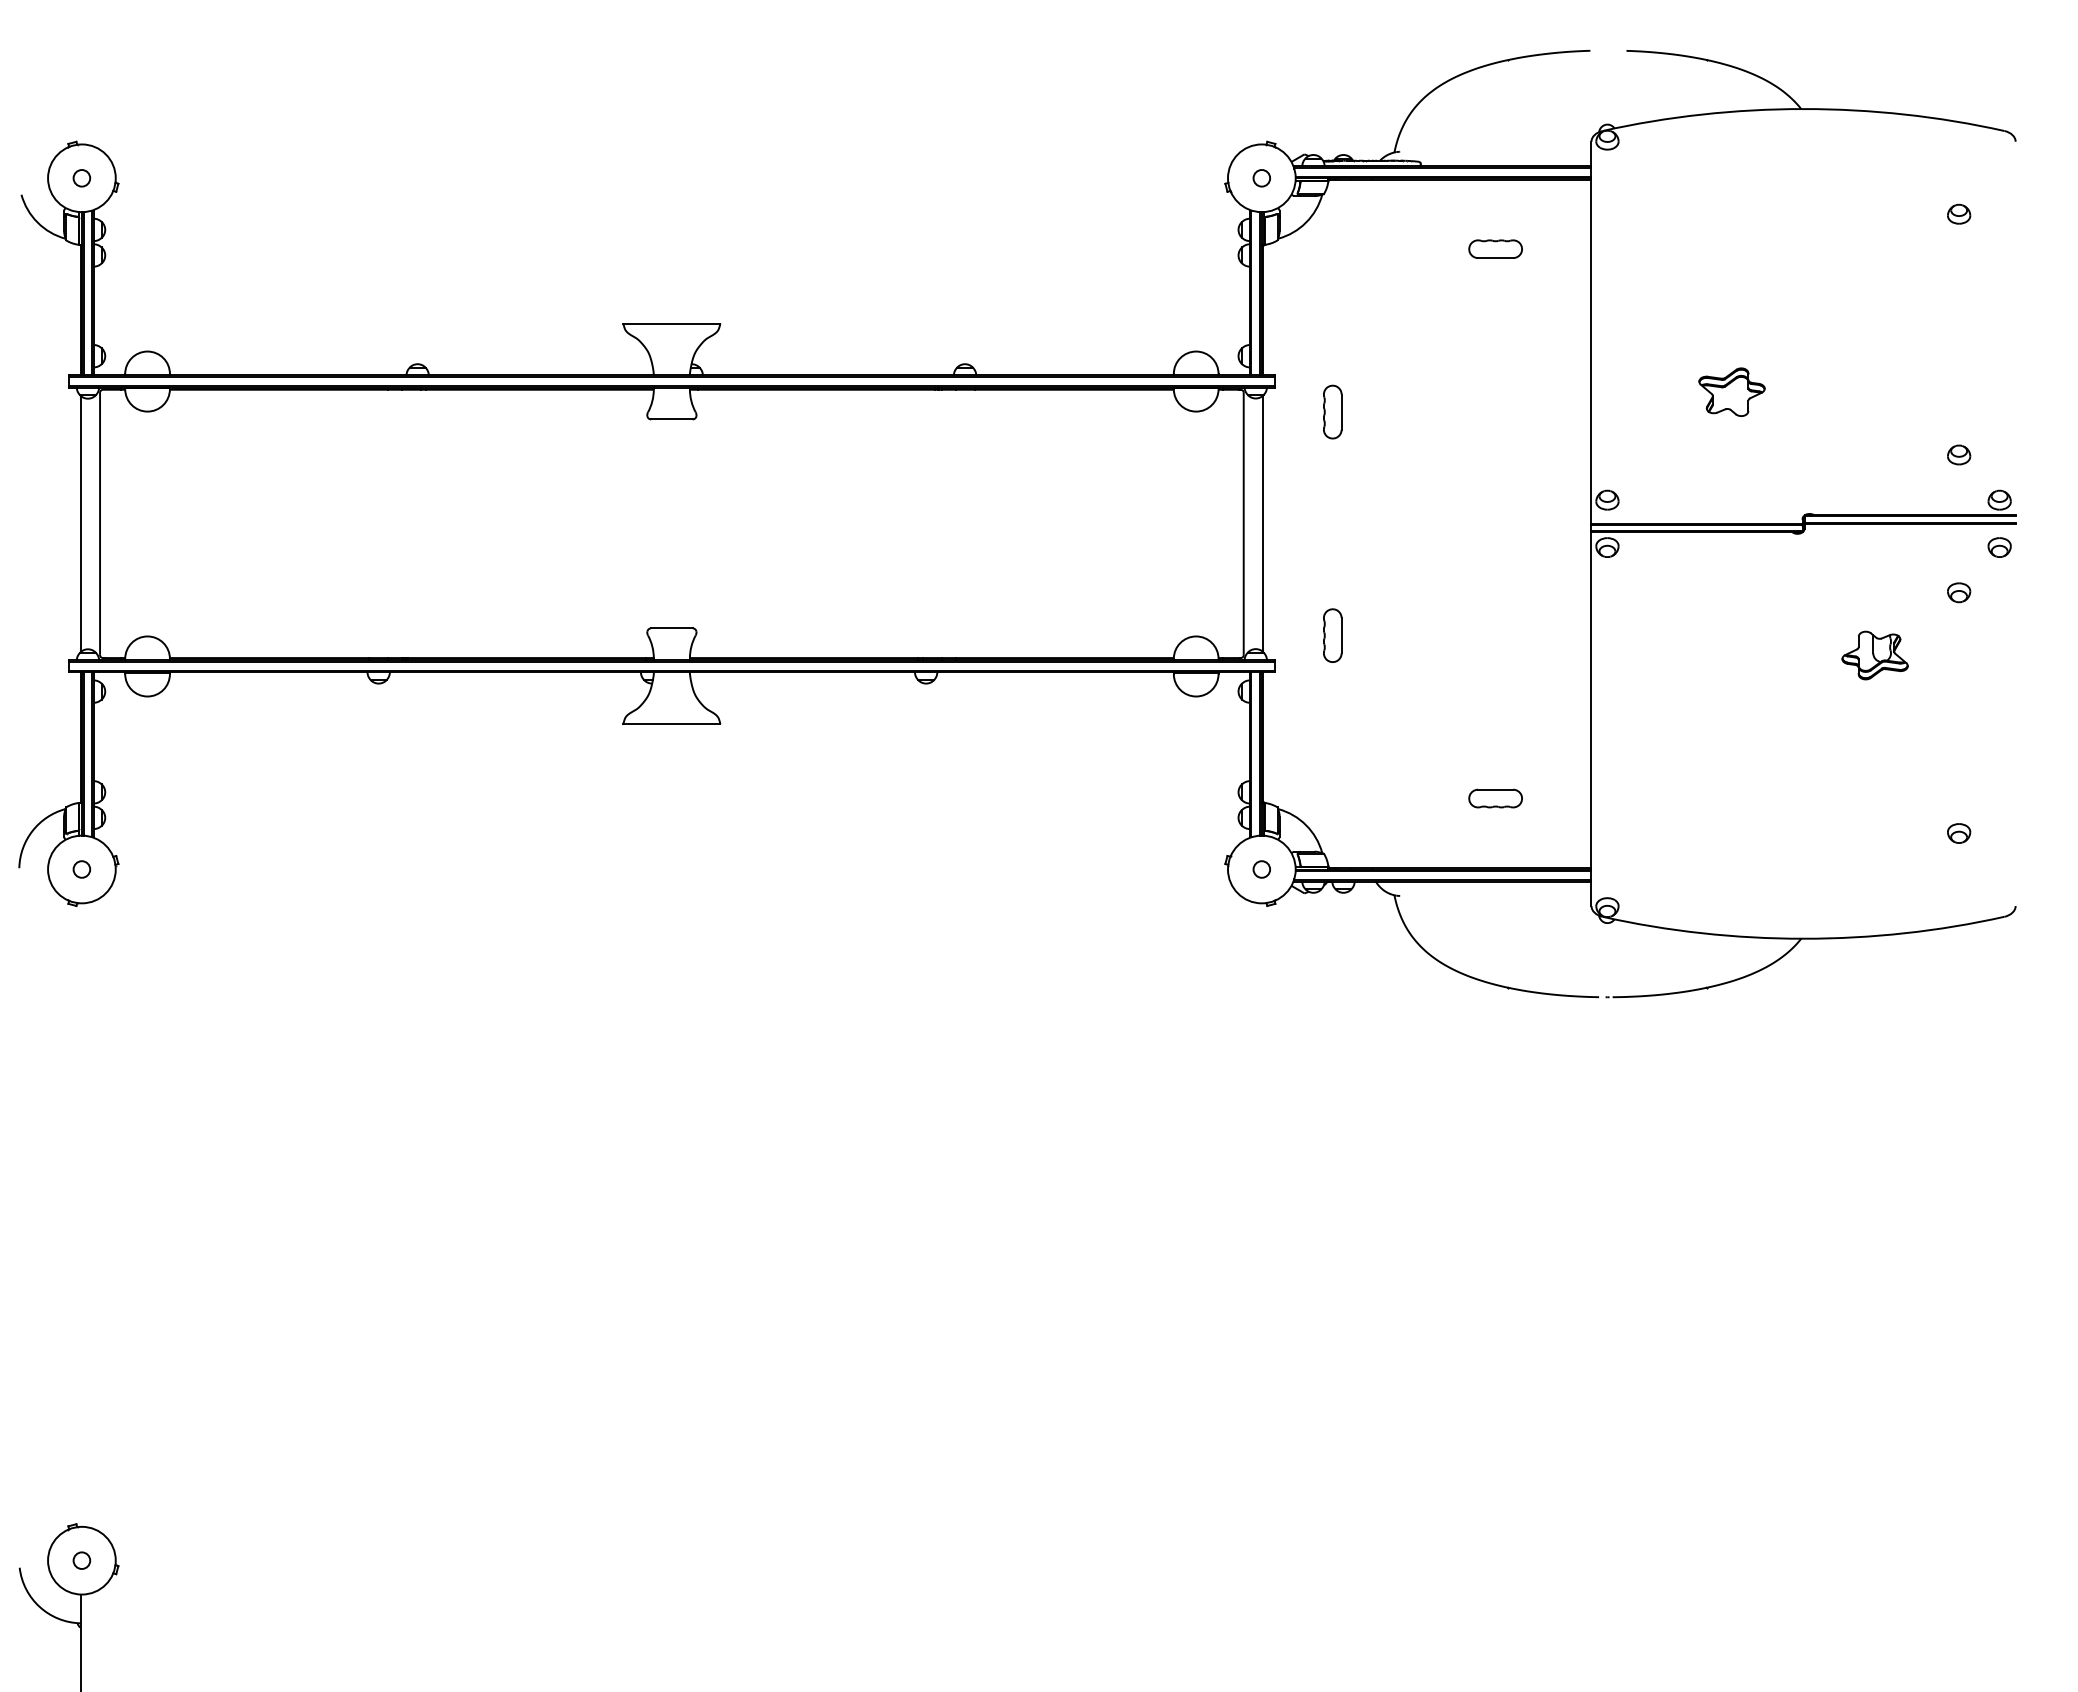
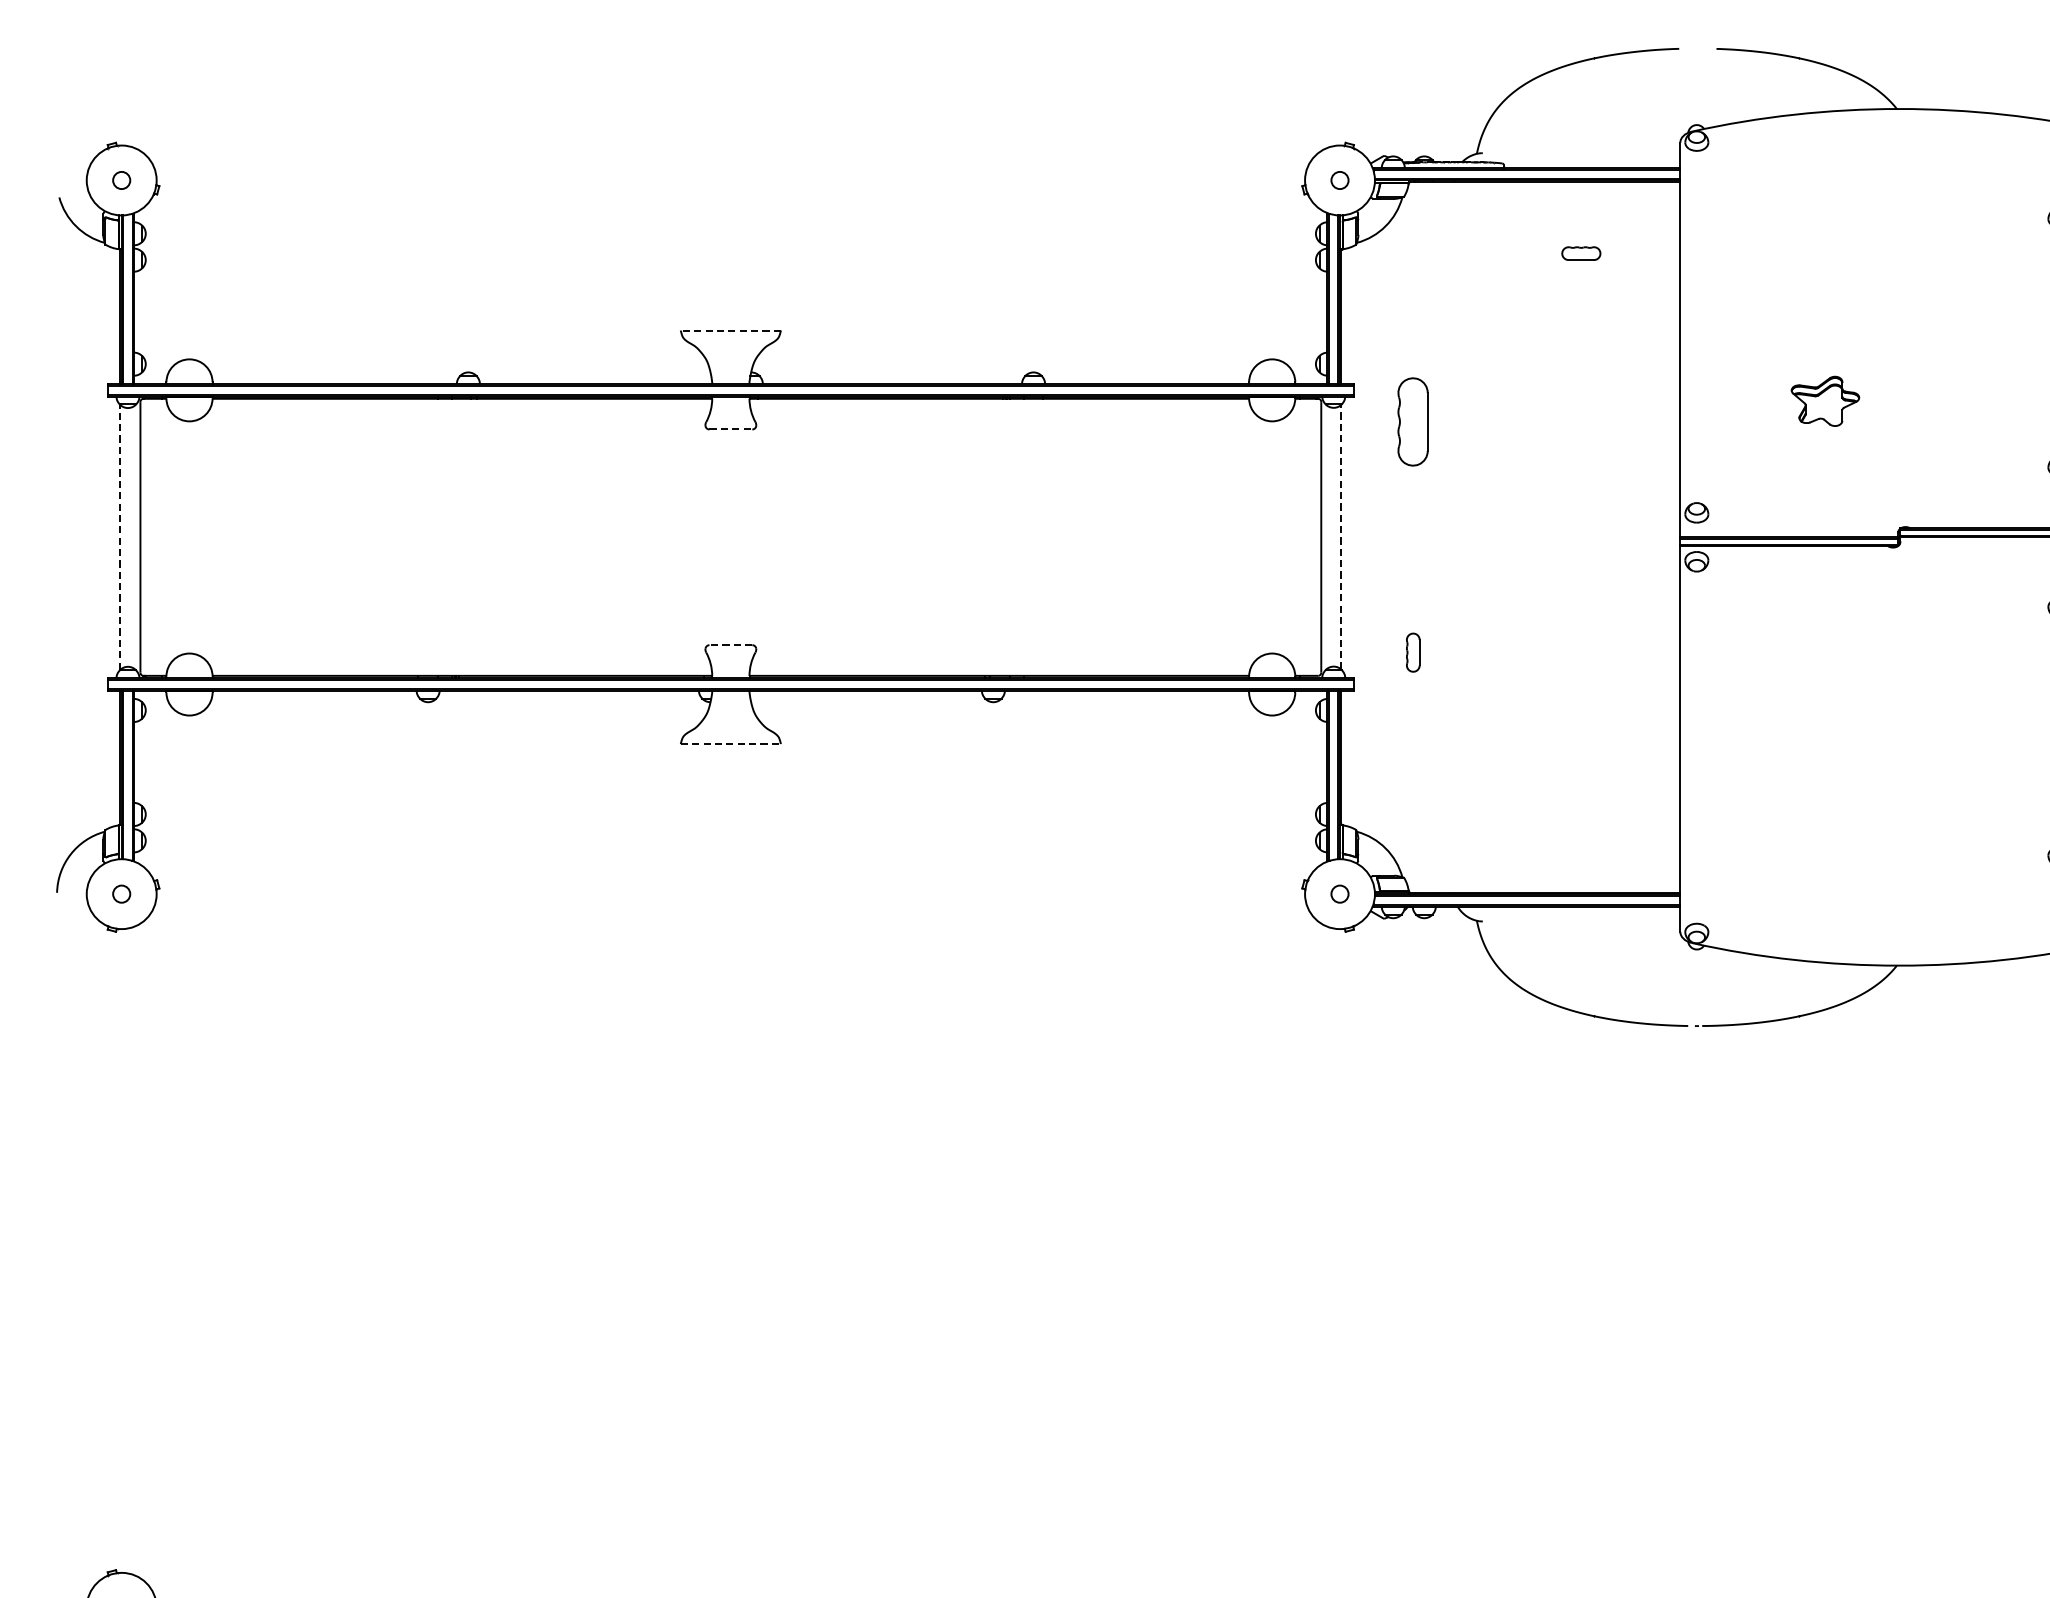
part: (1495, 248) -> (1581, 252), size x0.7
line: (671, 323) -> (730, 330), solid -> dashed
part: (1332, 411) -> (1412, 421), size x1.6
line: (671, 419) -> (730, 429), solid -> dashed
line: (80, 523) -> (120, 536), solid -> dashed
line: (1263, 523) -> (1341, 536), solid -> dashed
line: (671, 628) -> (730, 645), solid -> dashed
part: (1332, 635) -> (1412, 652), size x0.7
part: (1874, 655) -> (1972, 673), removed
line: (672, 724) -> (731, 744), solid -> dashed
part: (1495, 798) -> (1581, 820), removed

